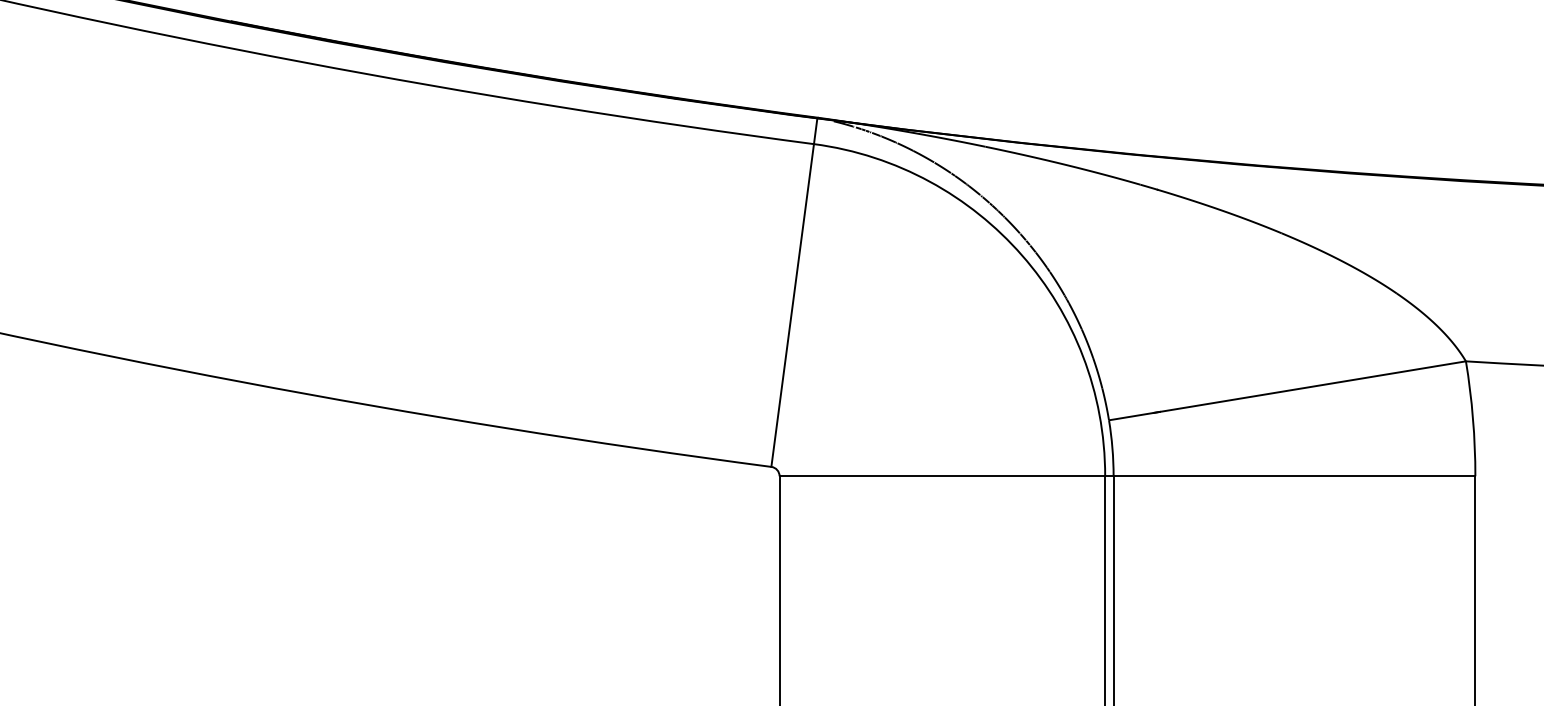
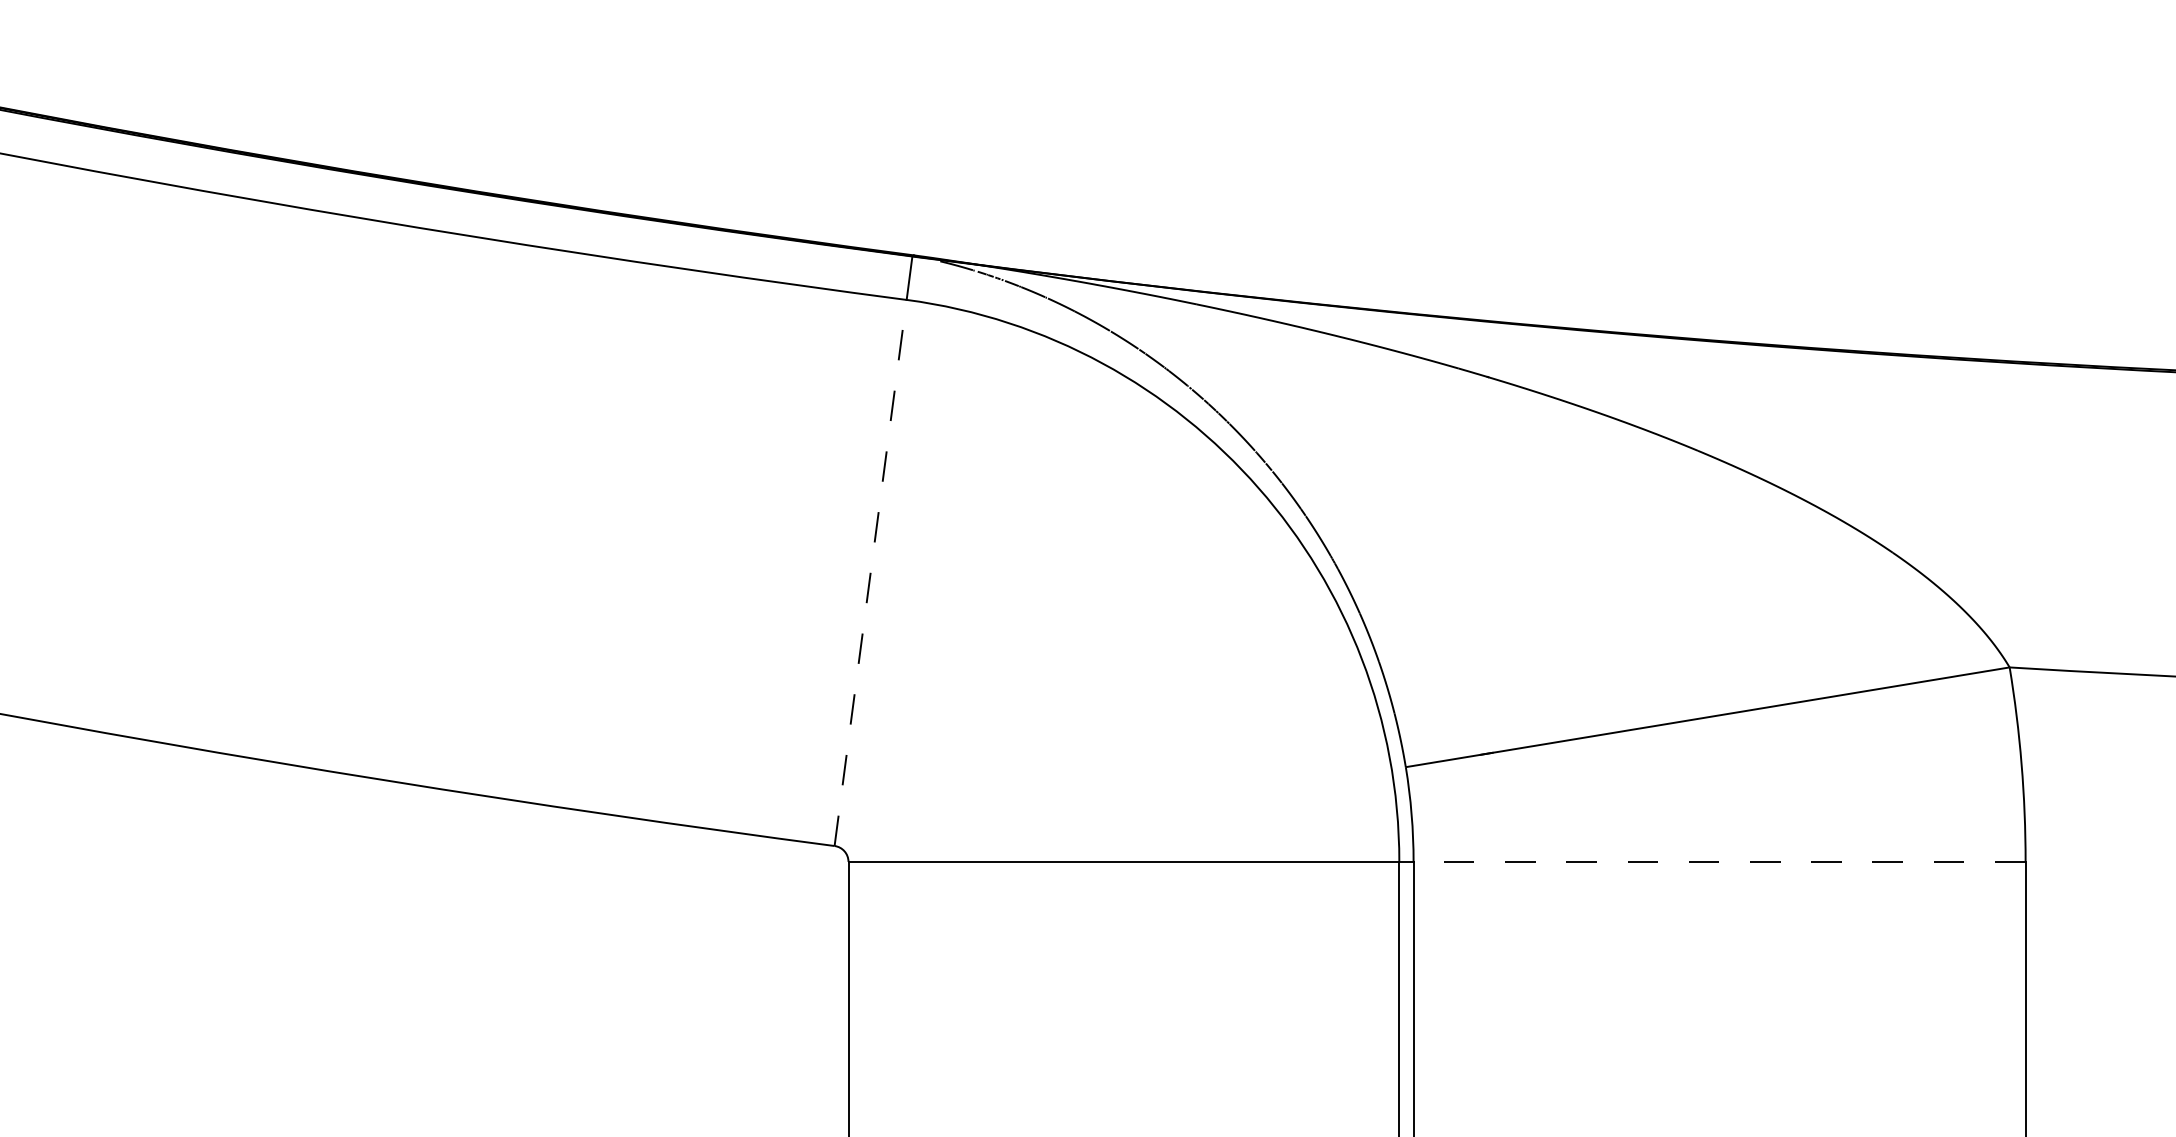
line: (792, 305) -> (870, 572), solid -> dashed
line: (1294, 476) -> (1719, 862), solid -> dashed

